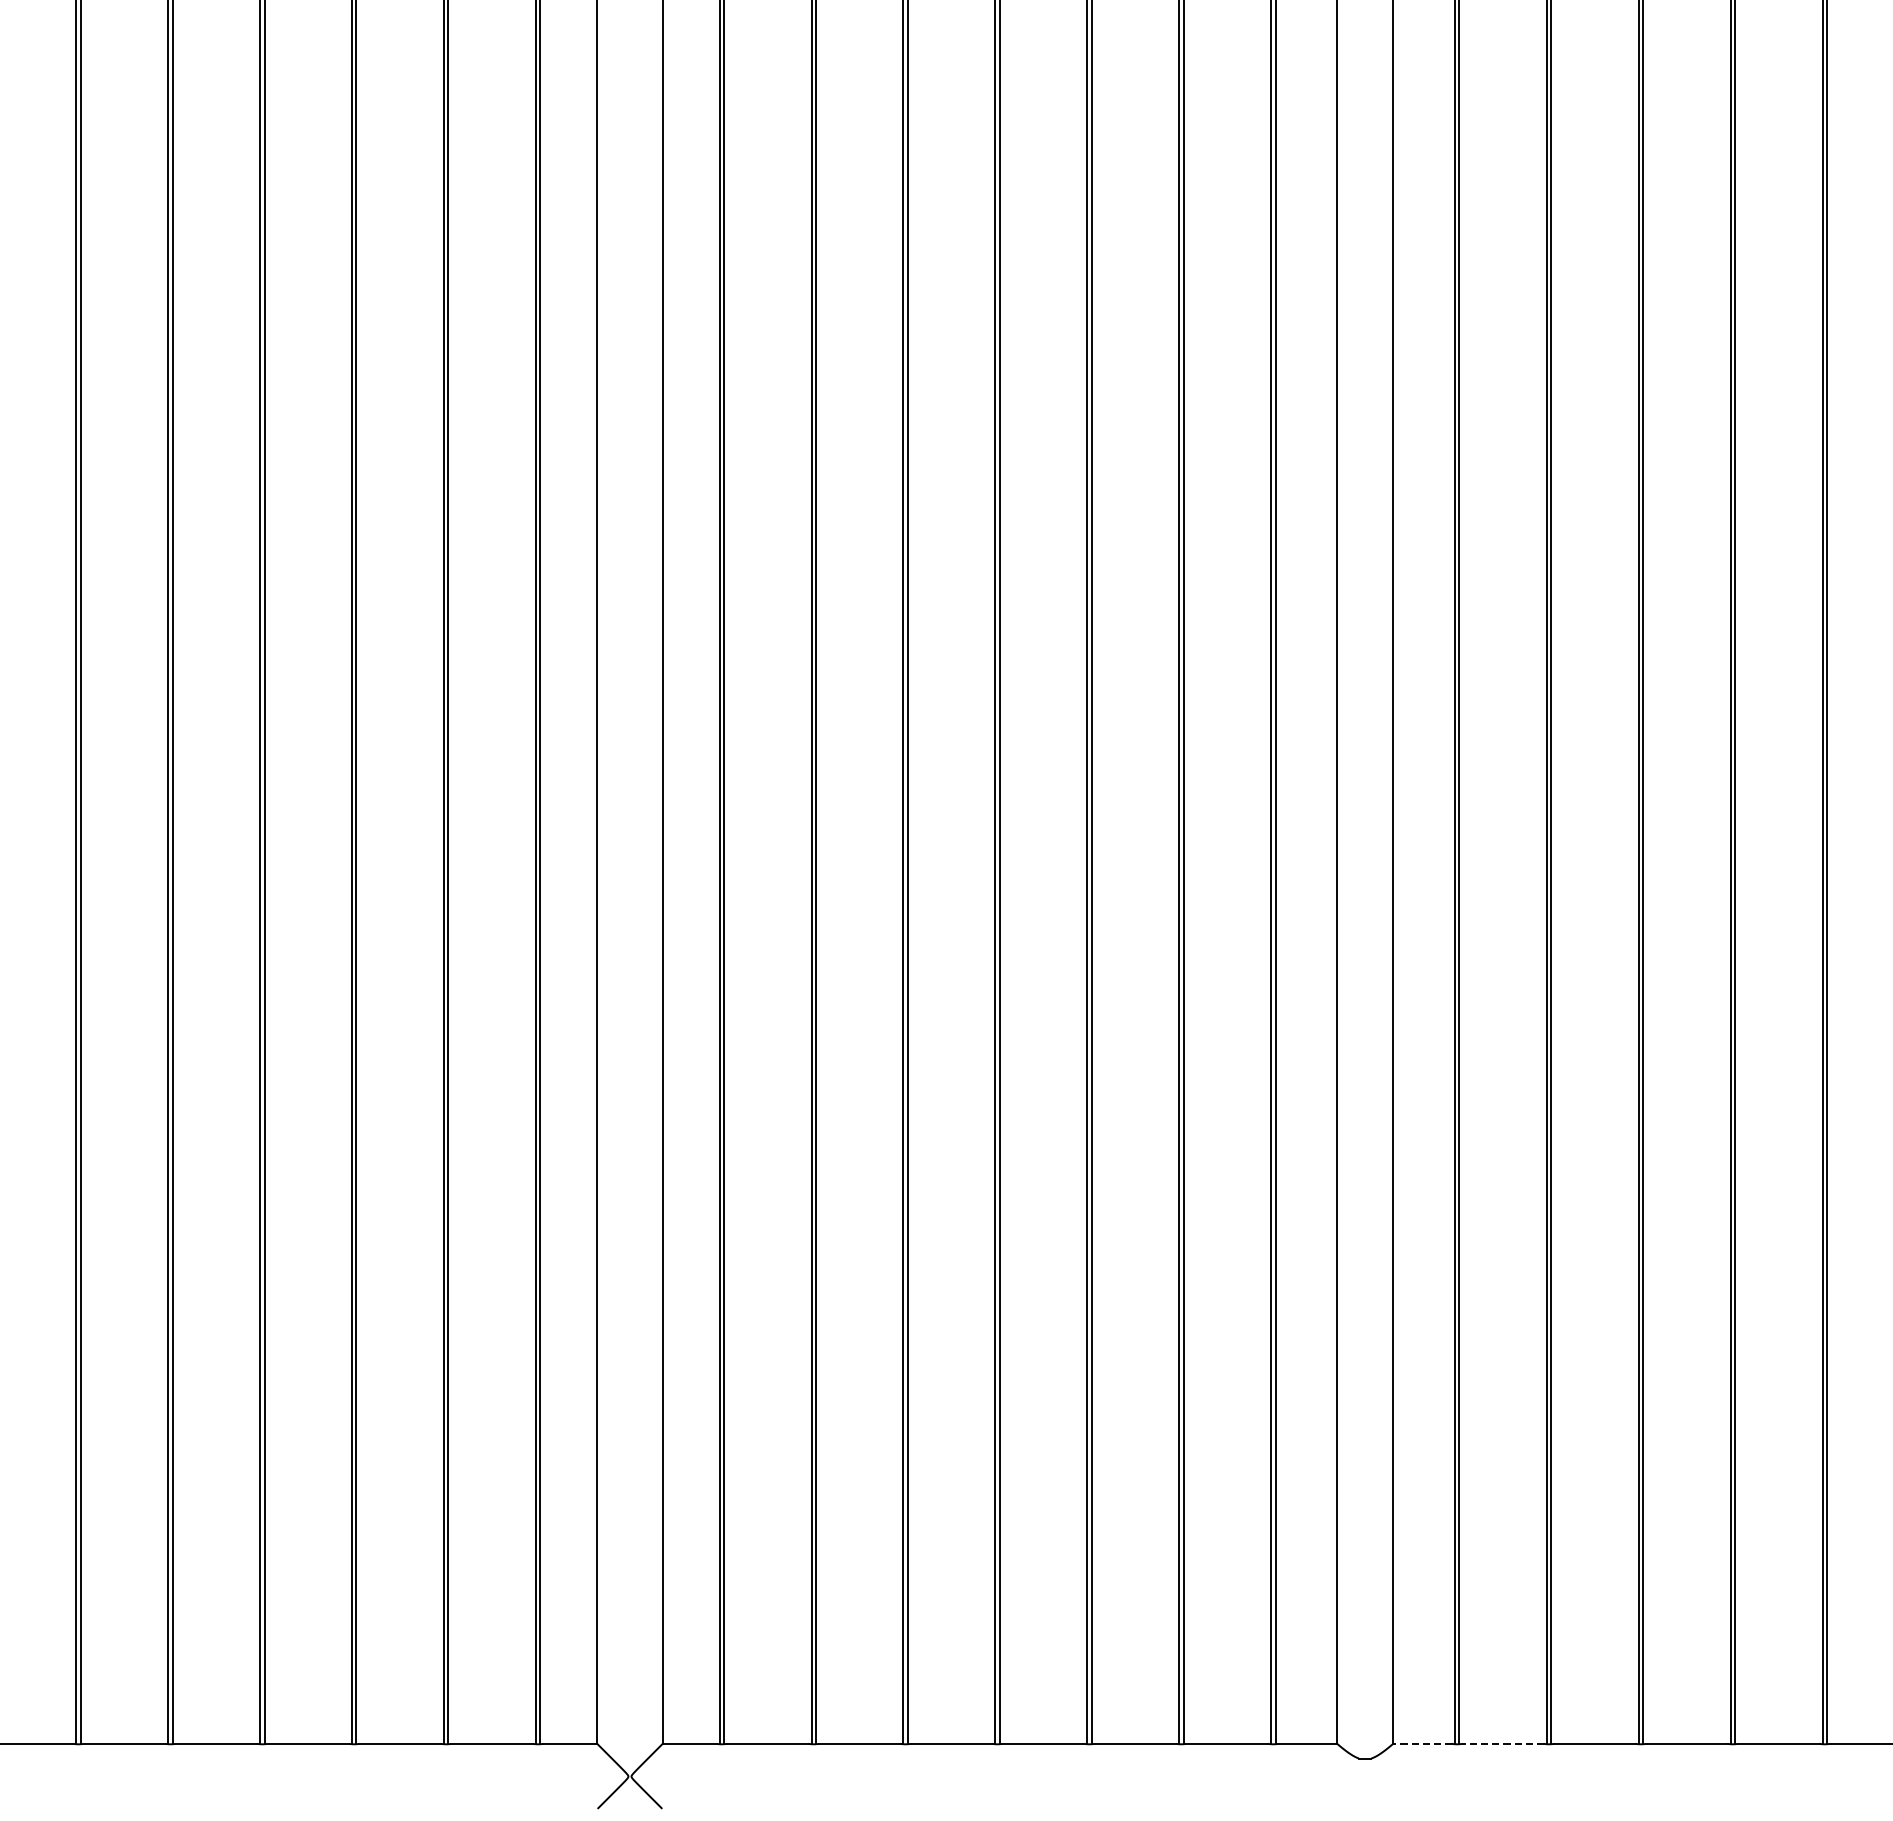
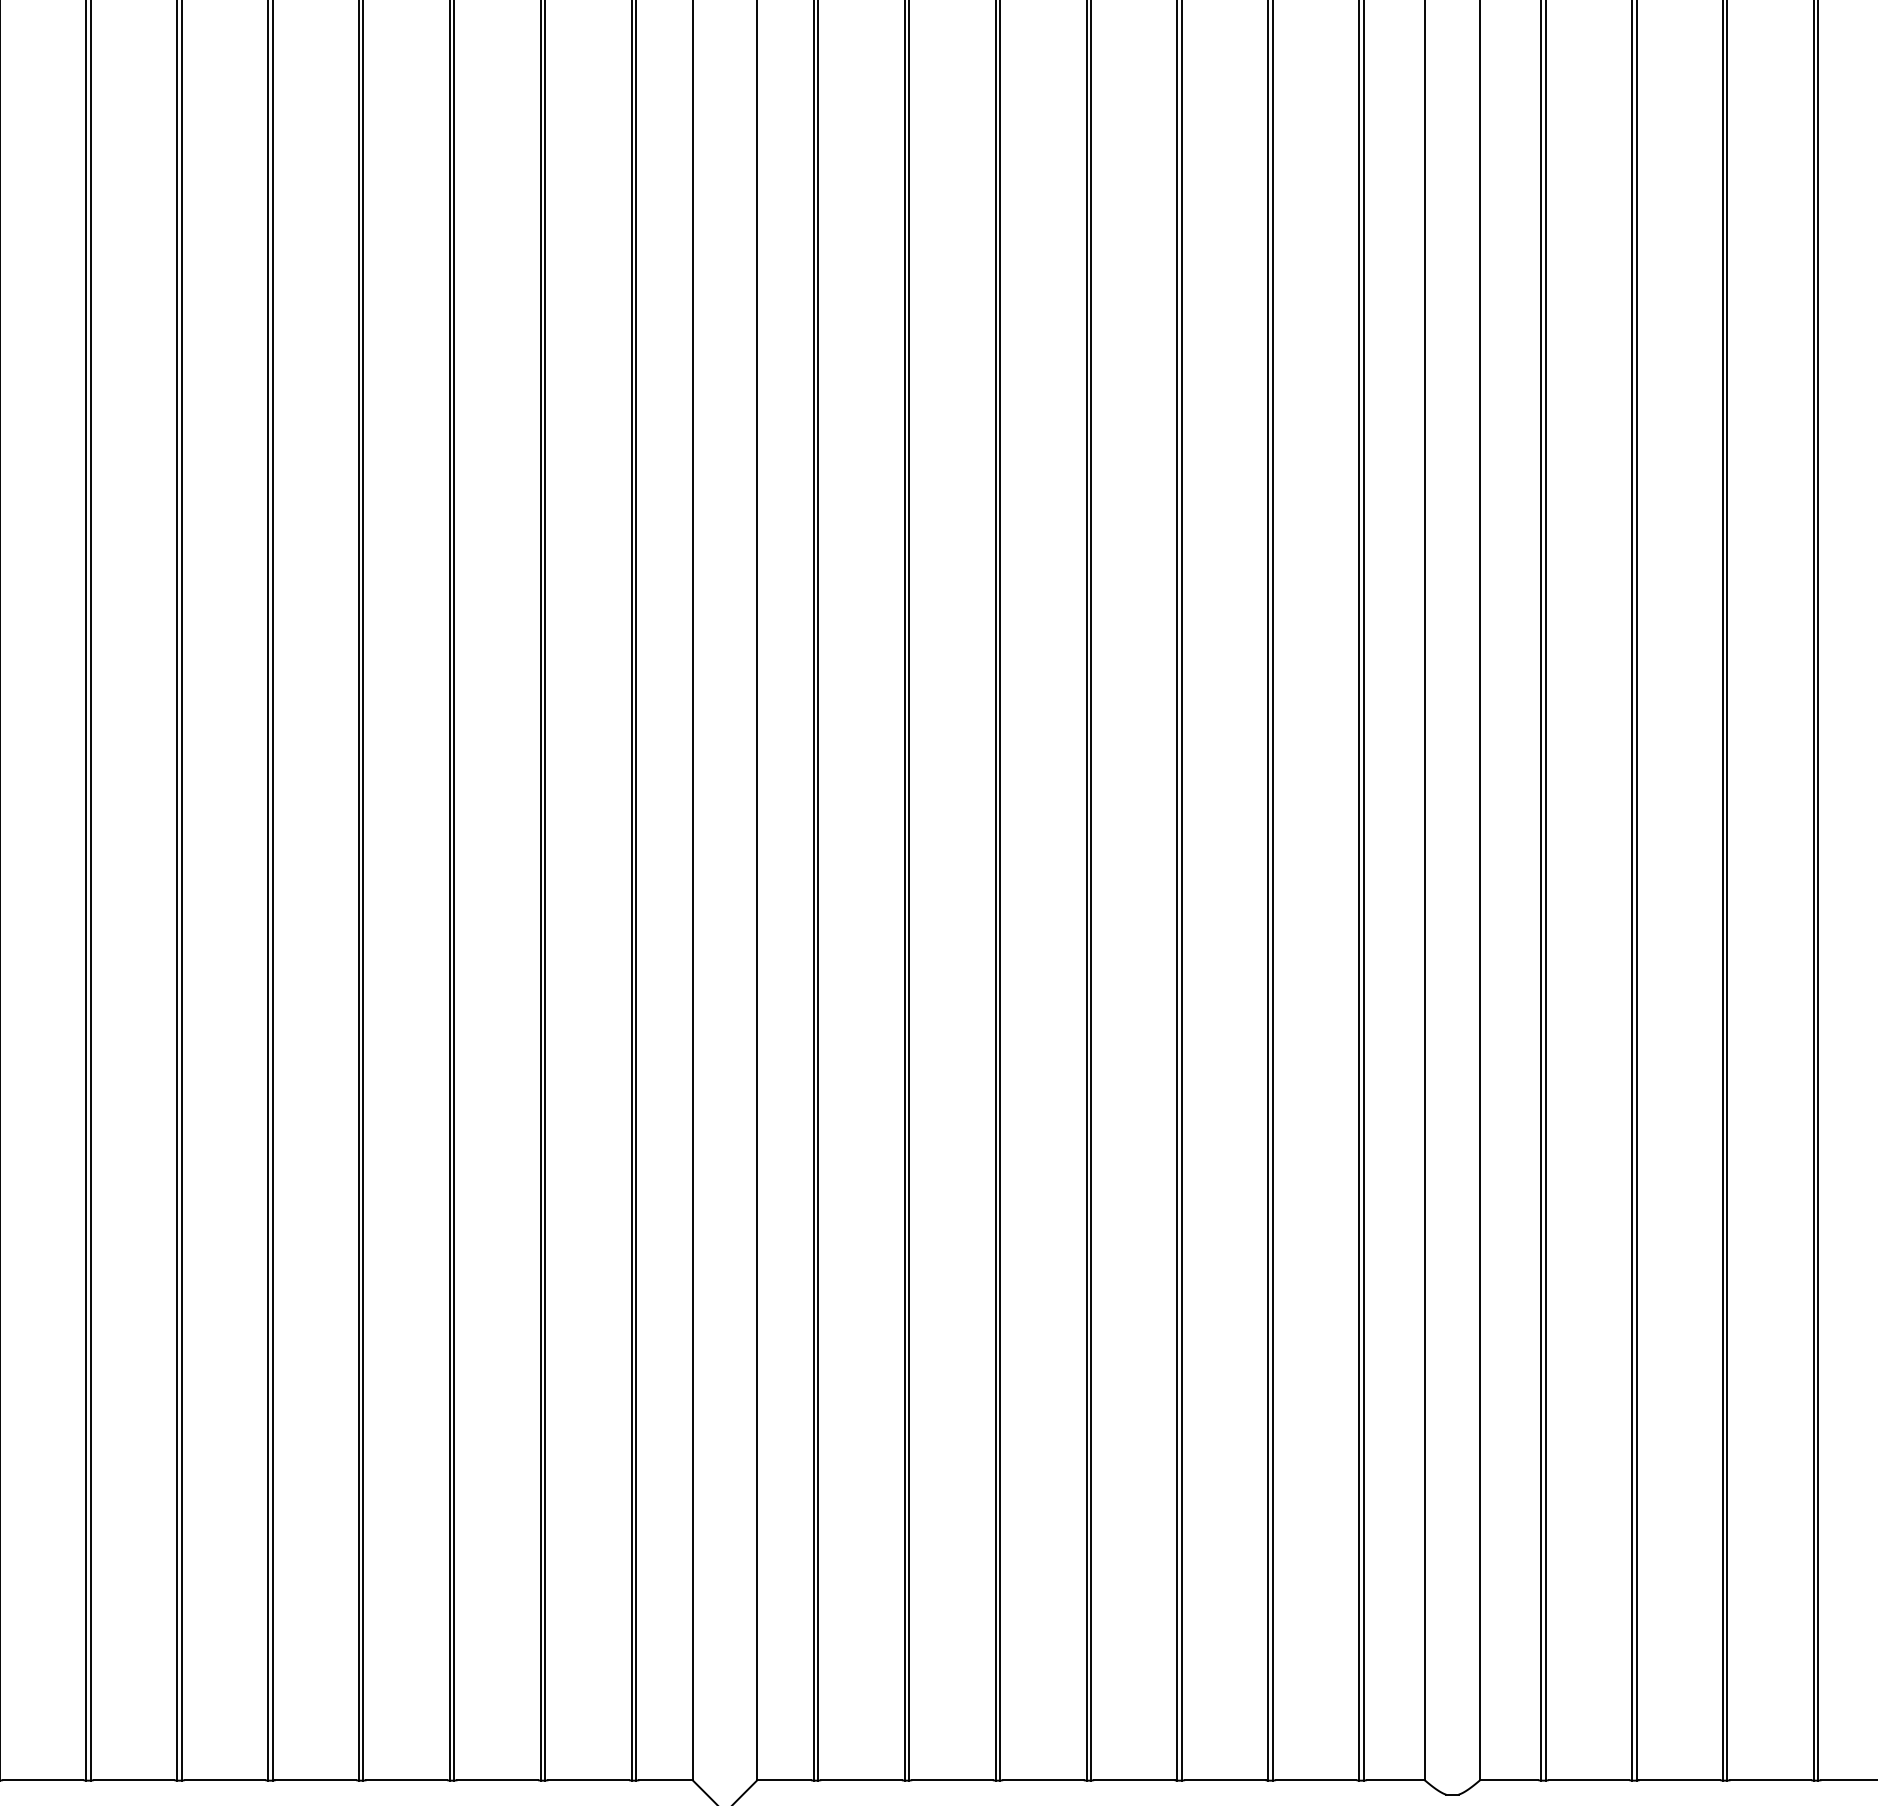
line: (1421, 1744) -> (1508, 1780), dashed -> solid
line: (1502, 1744) -> (1588, 1780), dashed -> solid

